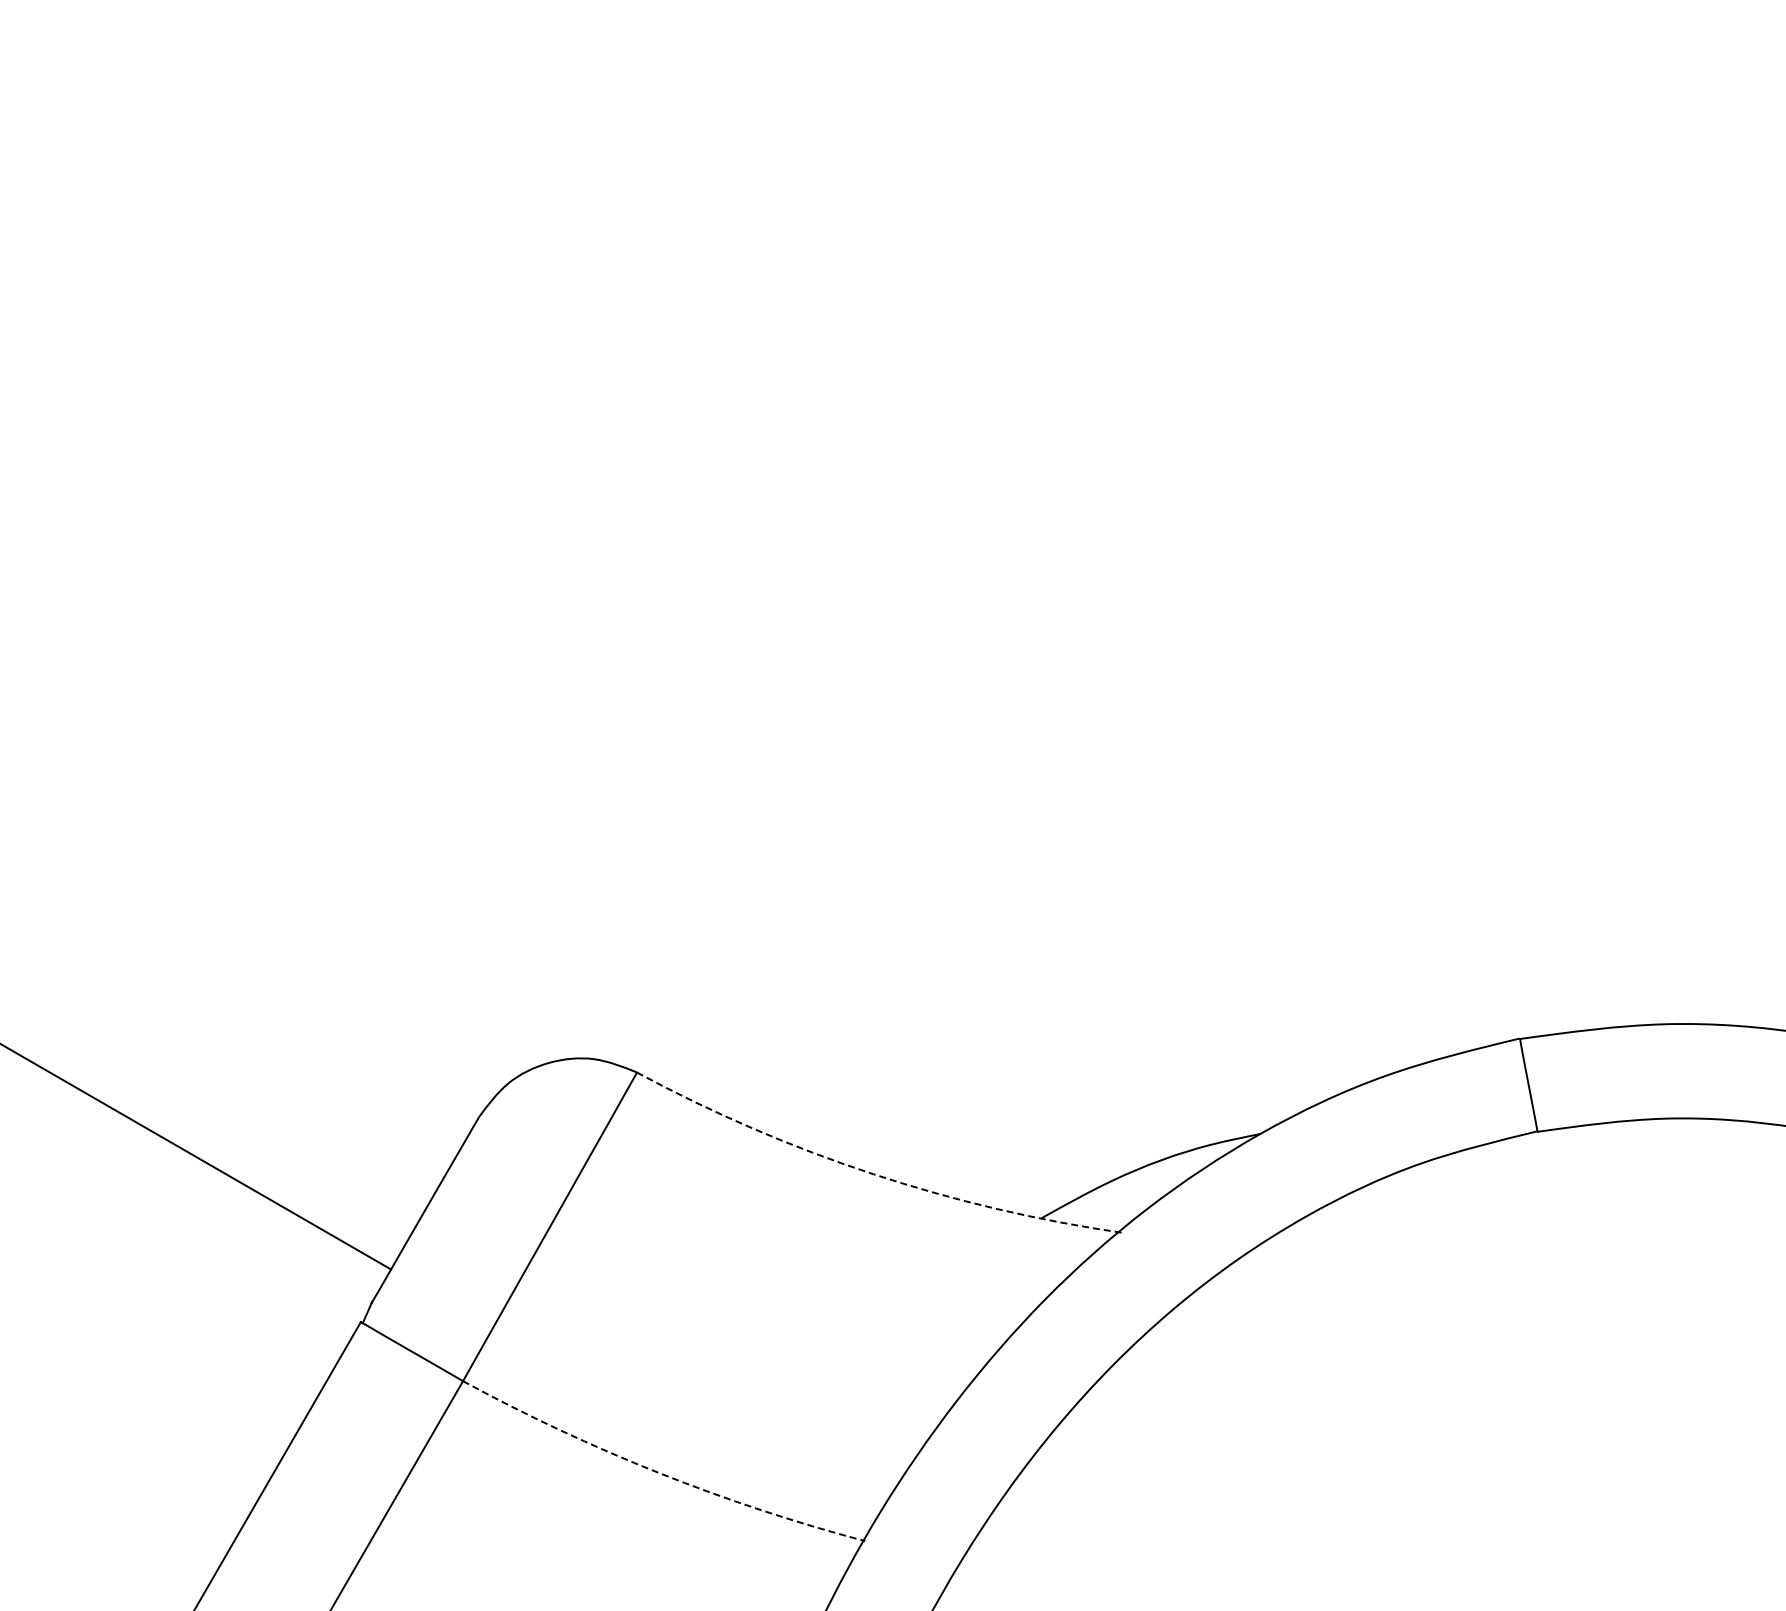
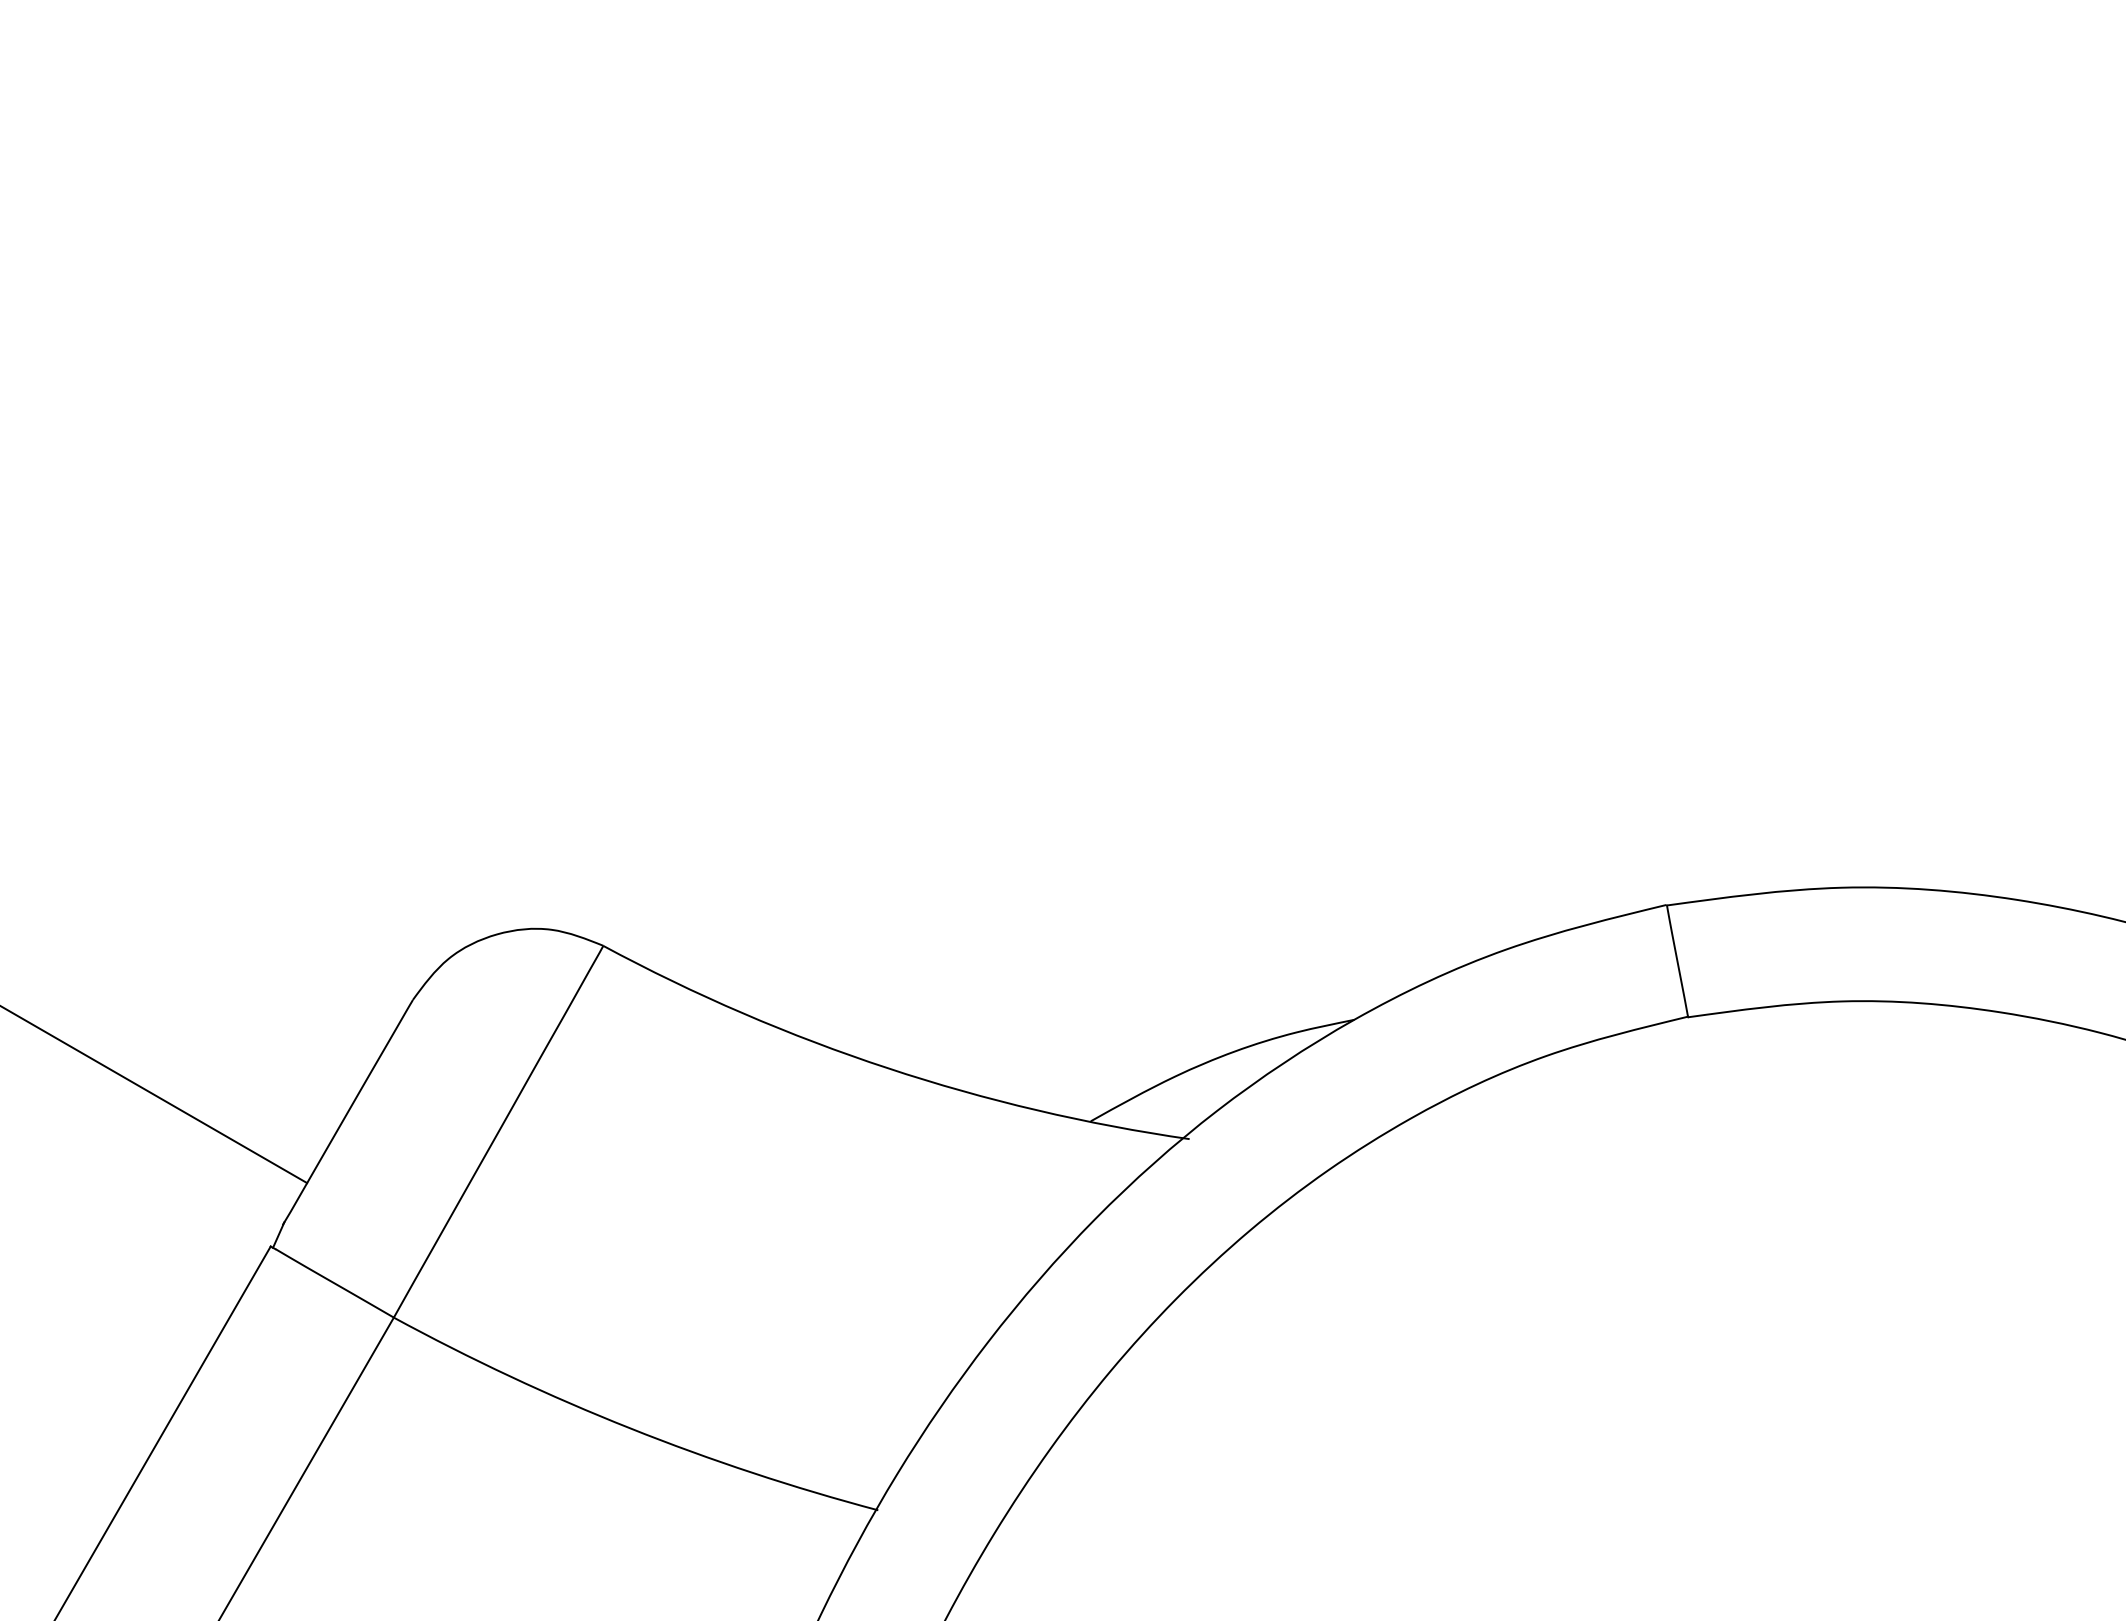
arc: (873, 1174) -> (888, 1068), dashed -> solid
arc: (659, 1473) -> (630, 1428), dashed -> solid

